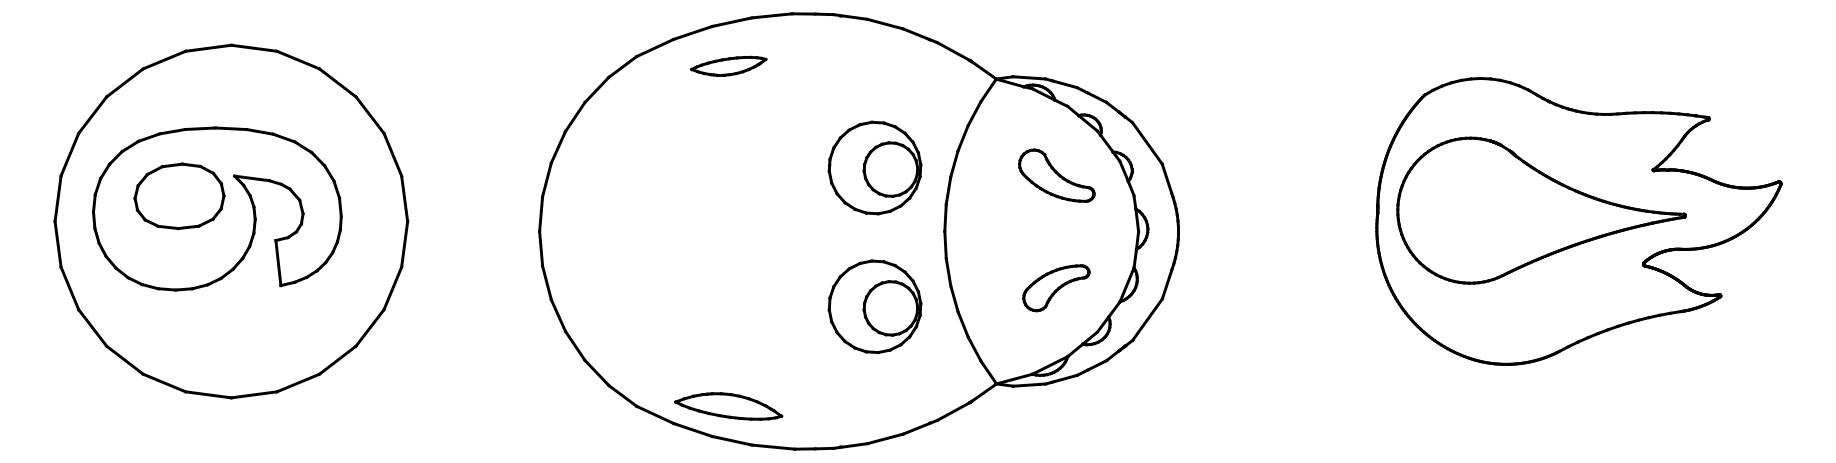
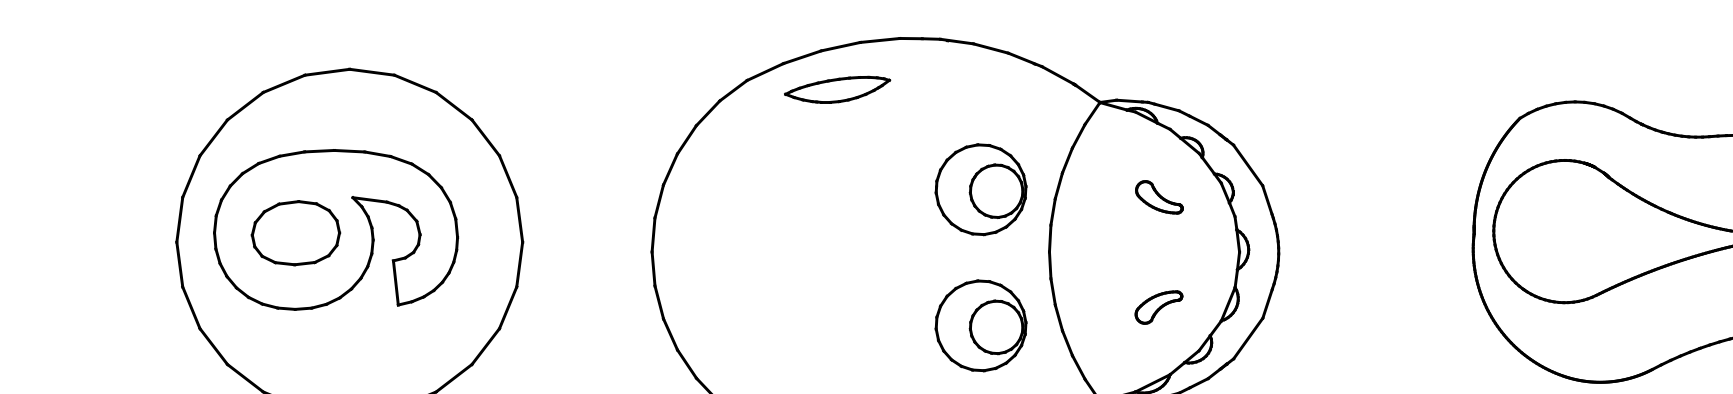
part: (728, 66) -> (837, 90), size x1.43
part: (1056, 175) -> (1159, 197), size x0.62
part: (179, 195) -> (295, 232), moved
part: (1056, 287) -> (1159, 306), size x0.71

